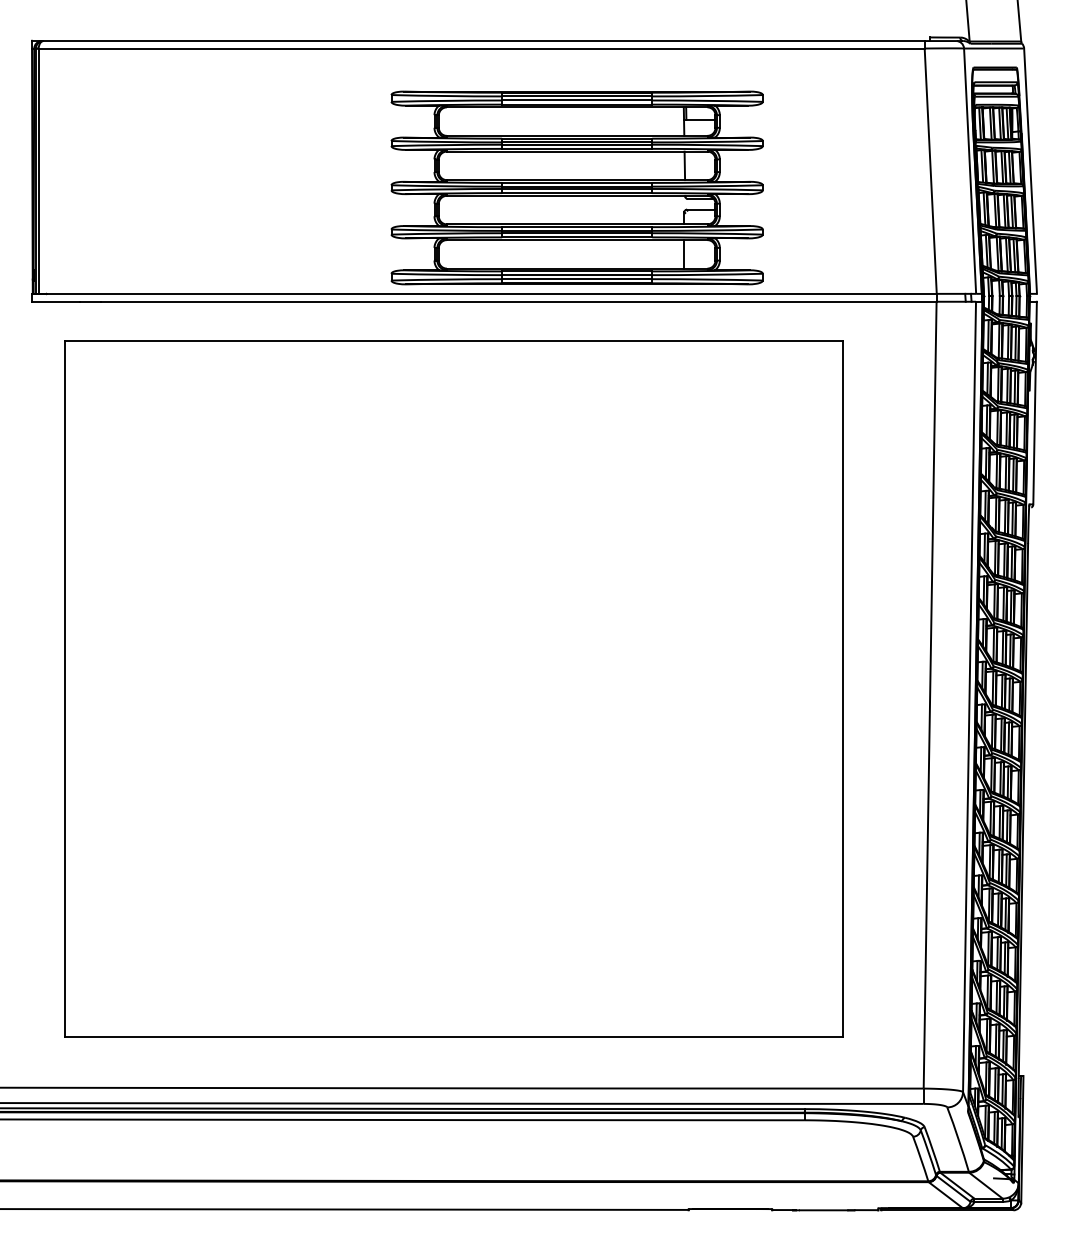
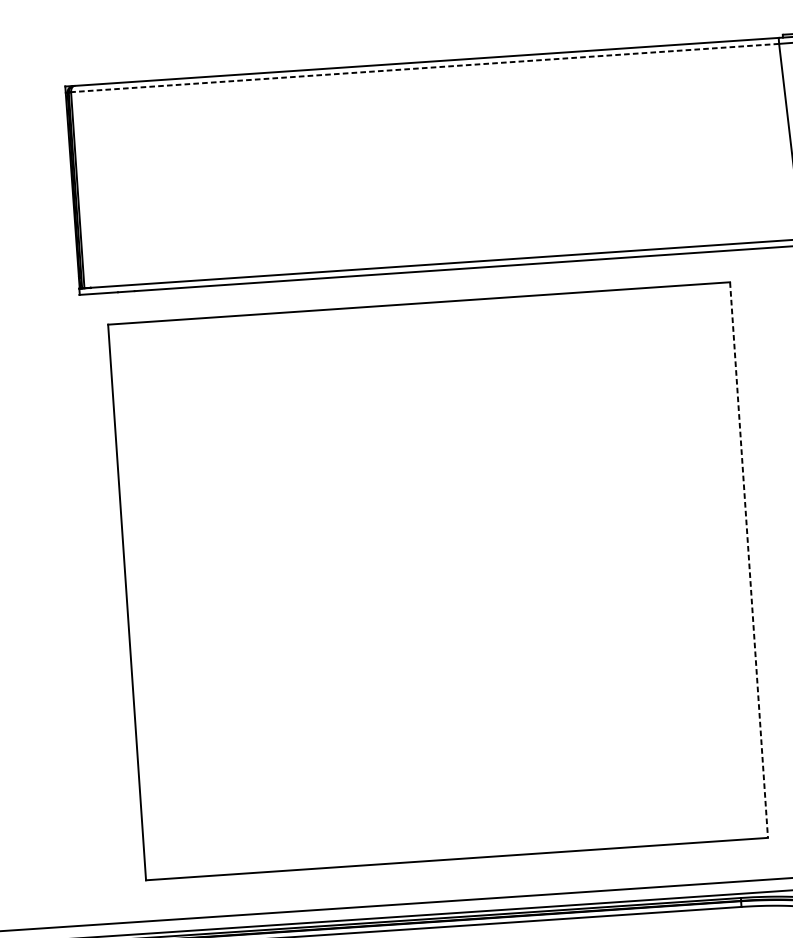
line: (481, 48) -> (424, 68), solid -> dashed
part: (576, 187) -> (508, 173), removed
line: (843, 688) -> (749, 559), solid -> dashed

